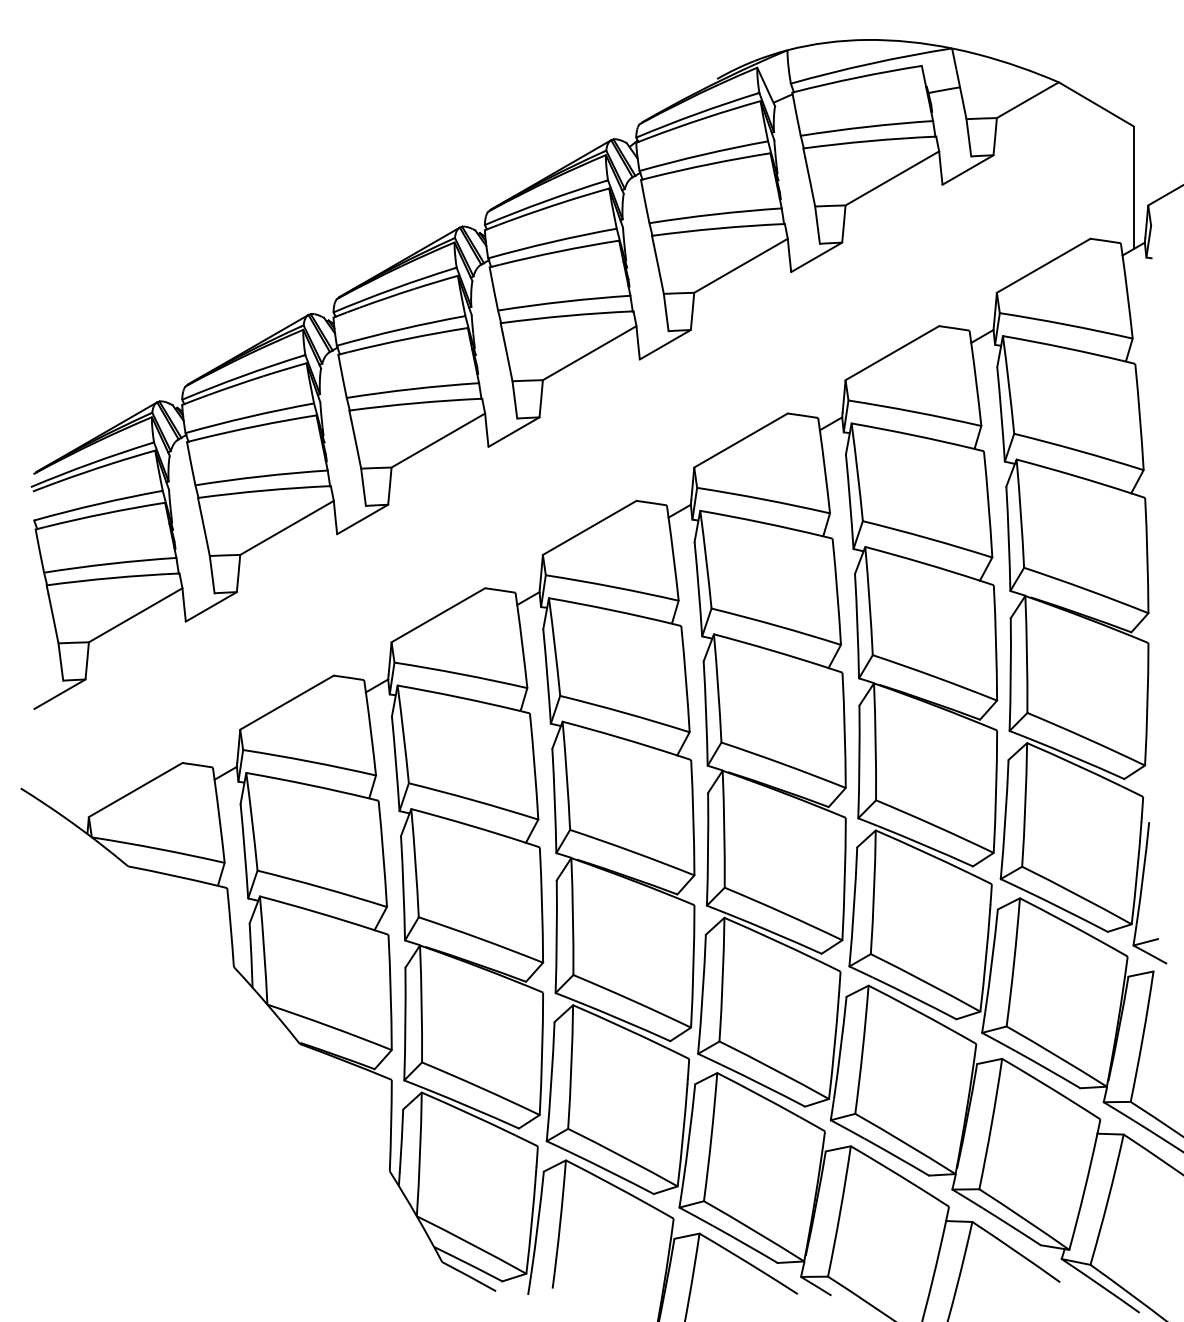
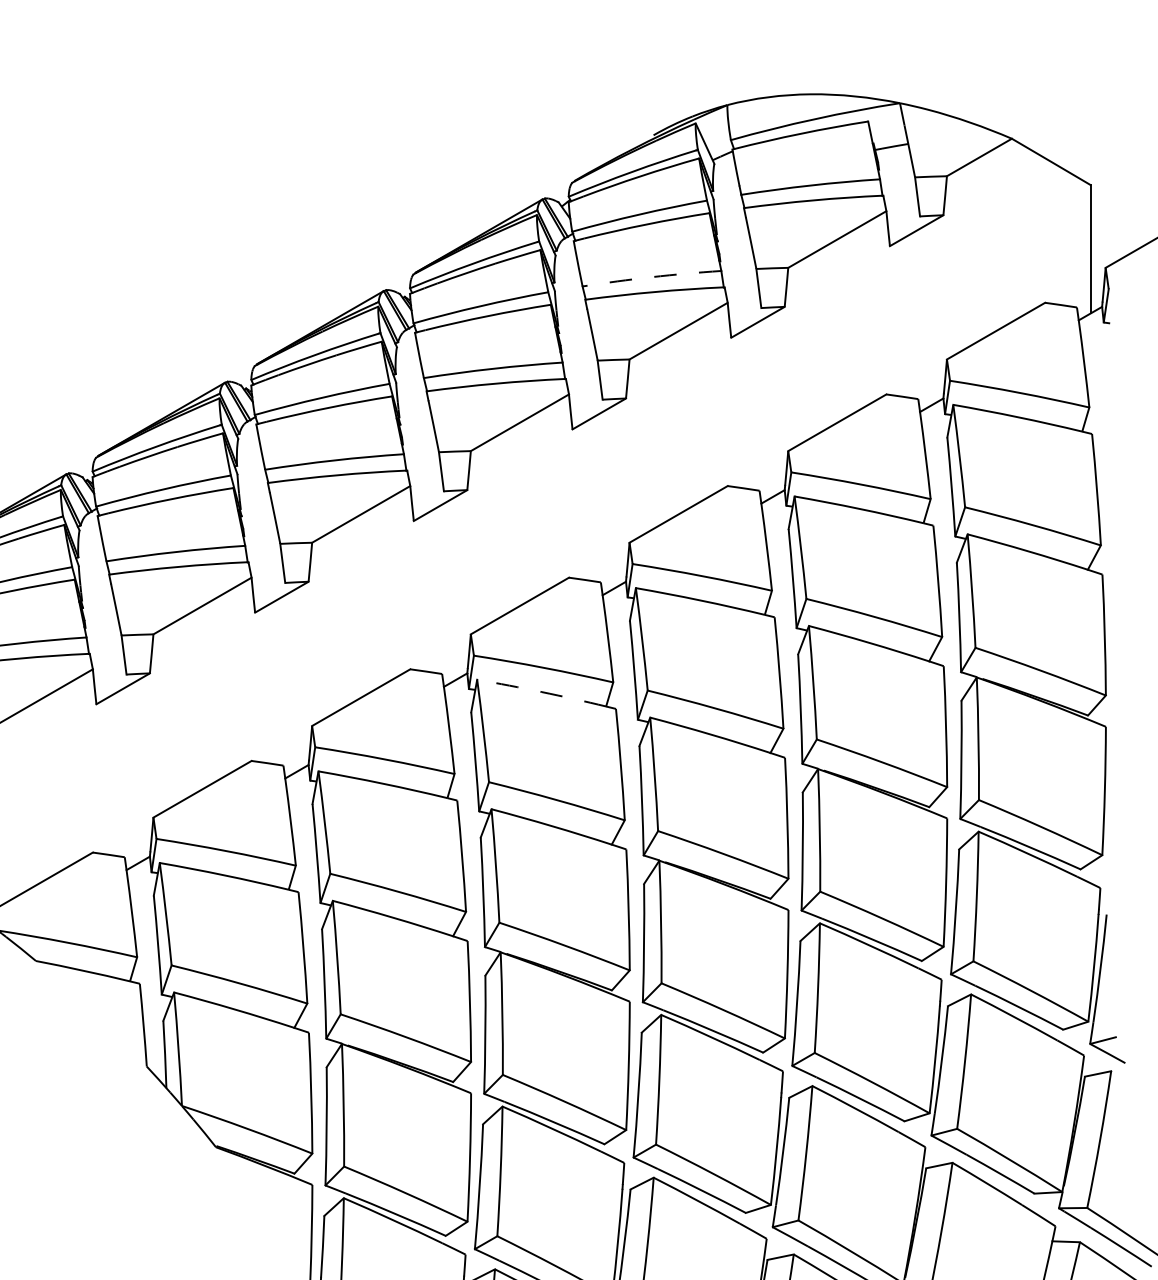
arc: (715, 214) -> (651, 277), solid -> dashed
arc: (610, 609) -> (541, 691), solid -> dashed

